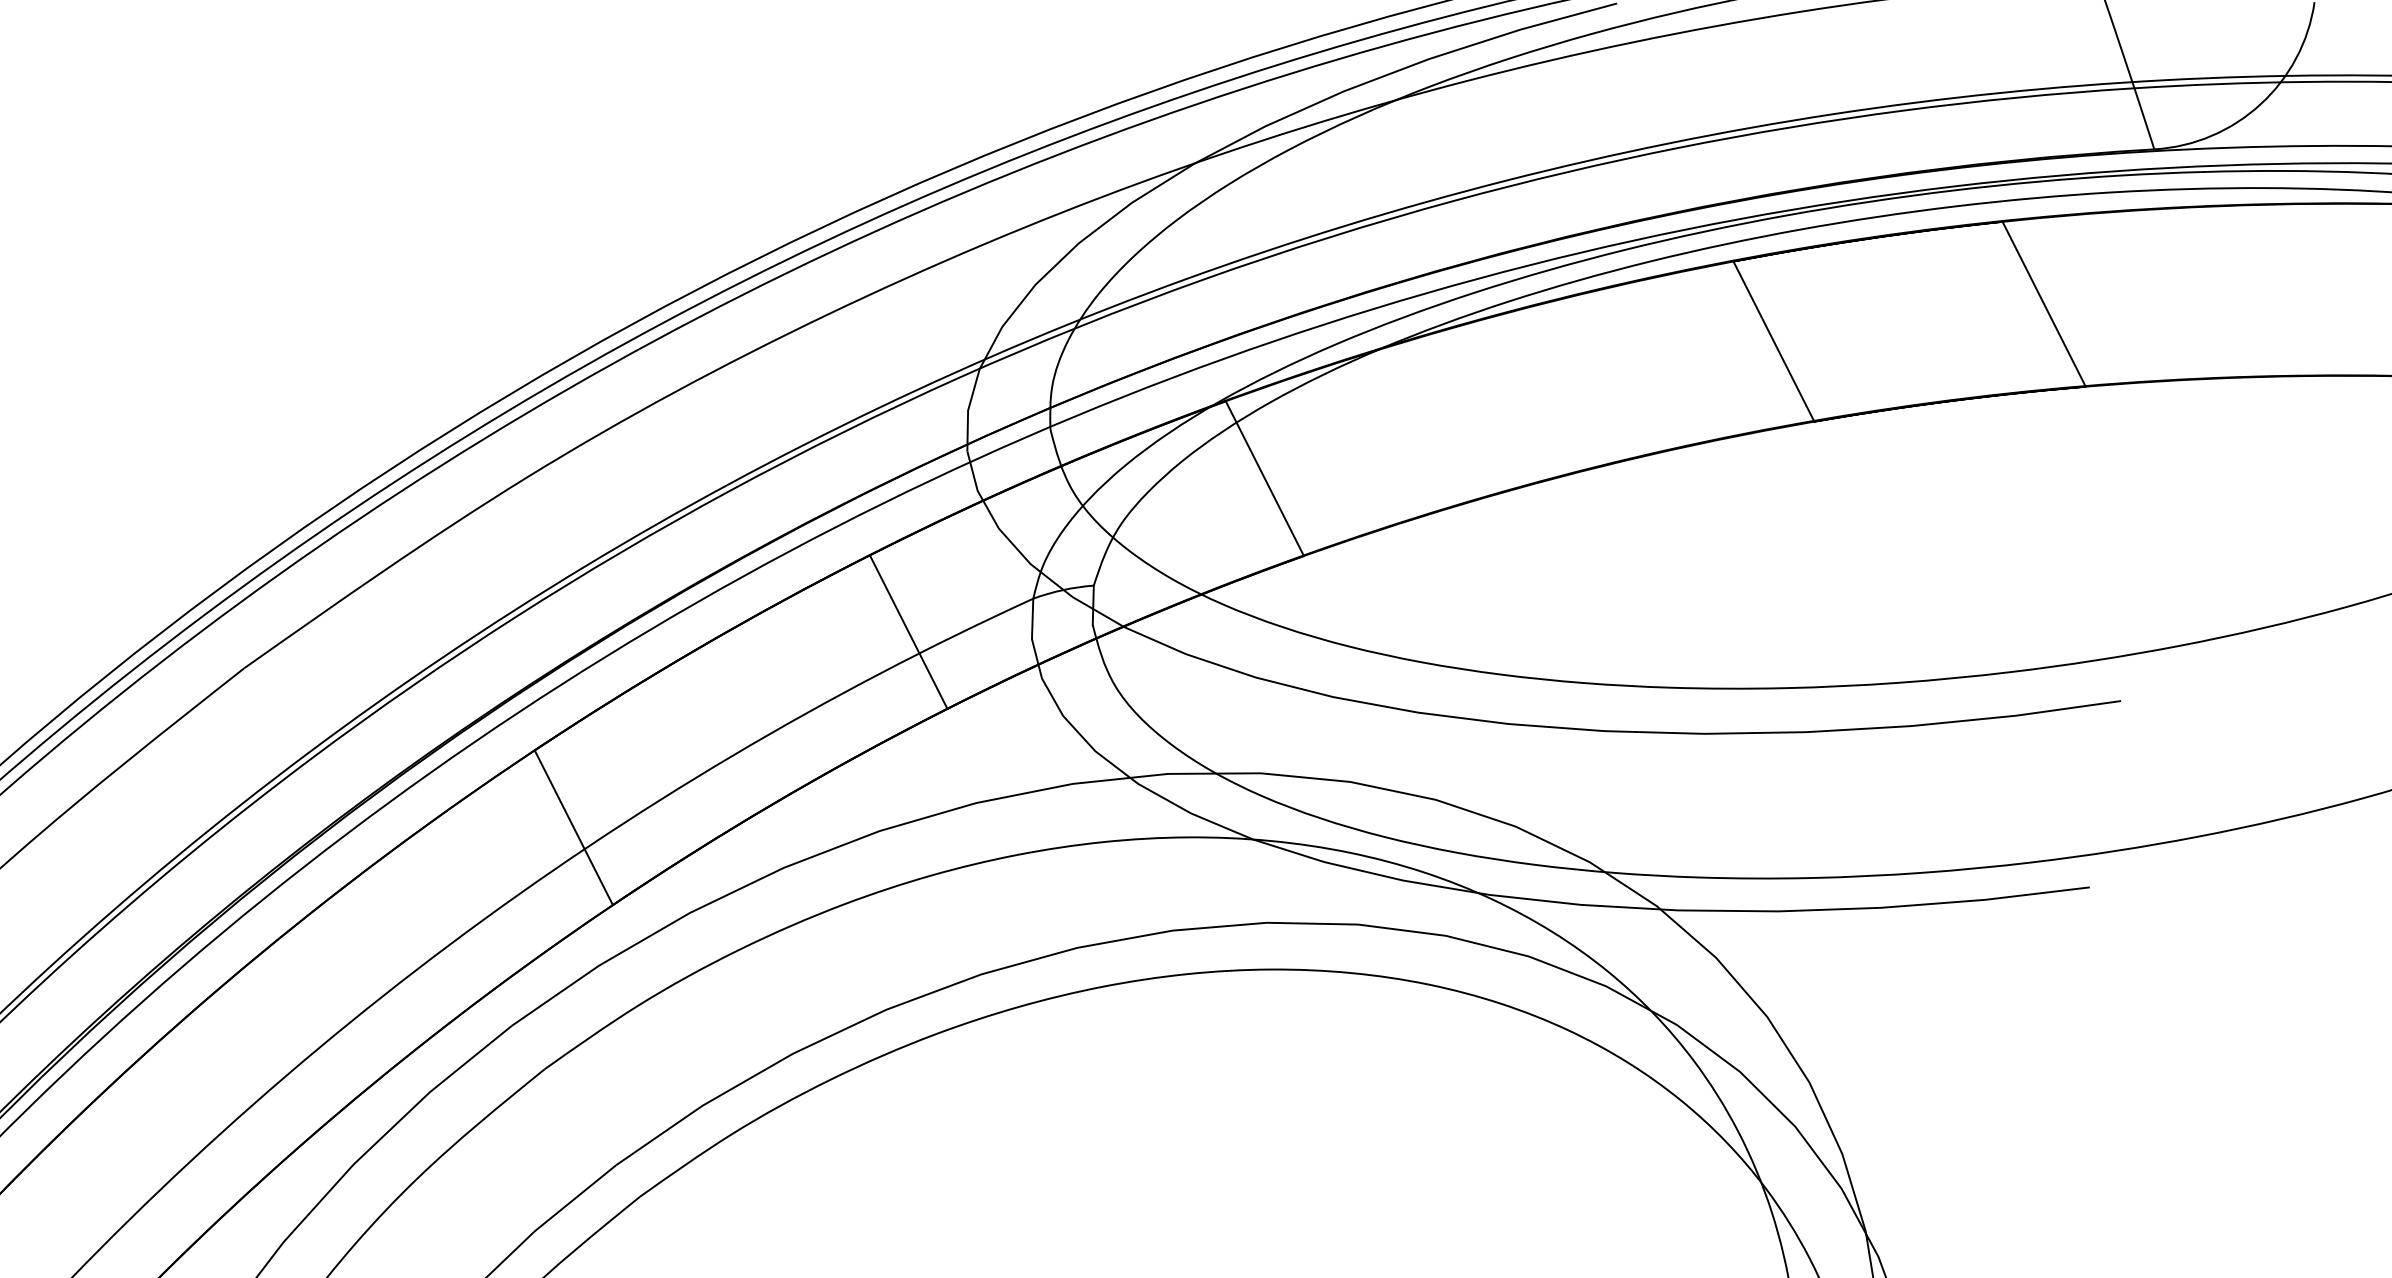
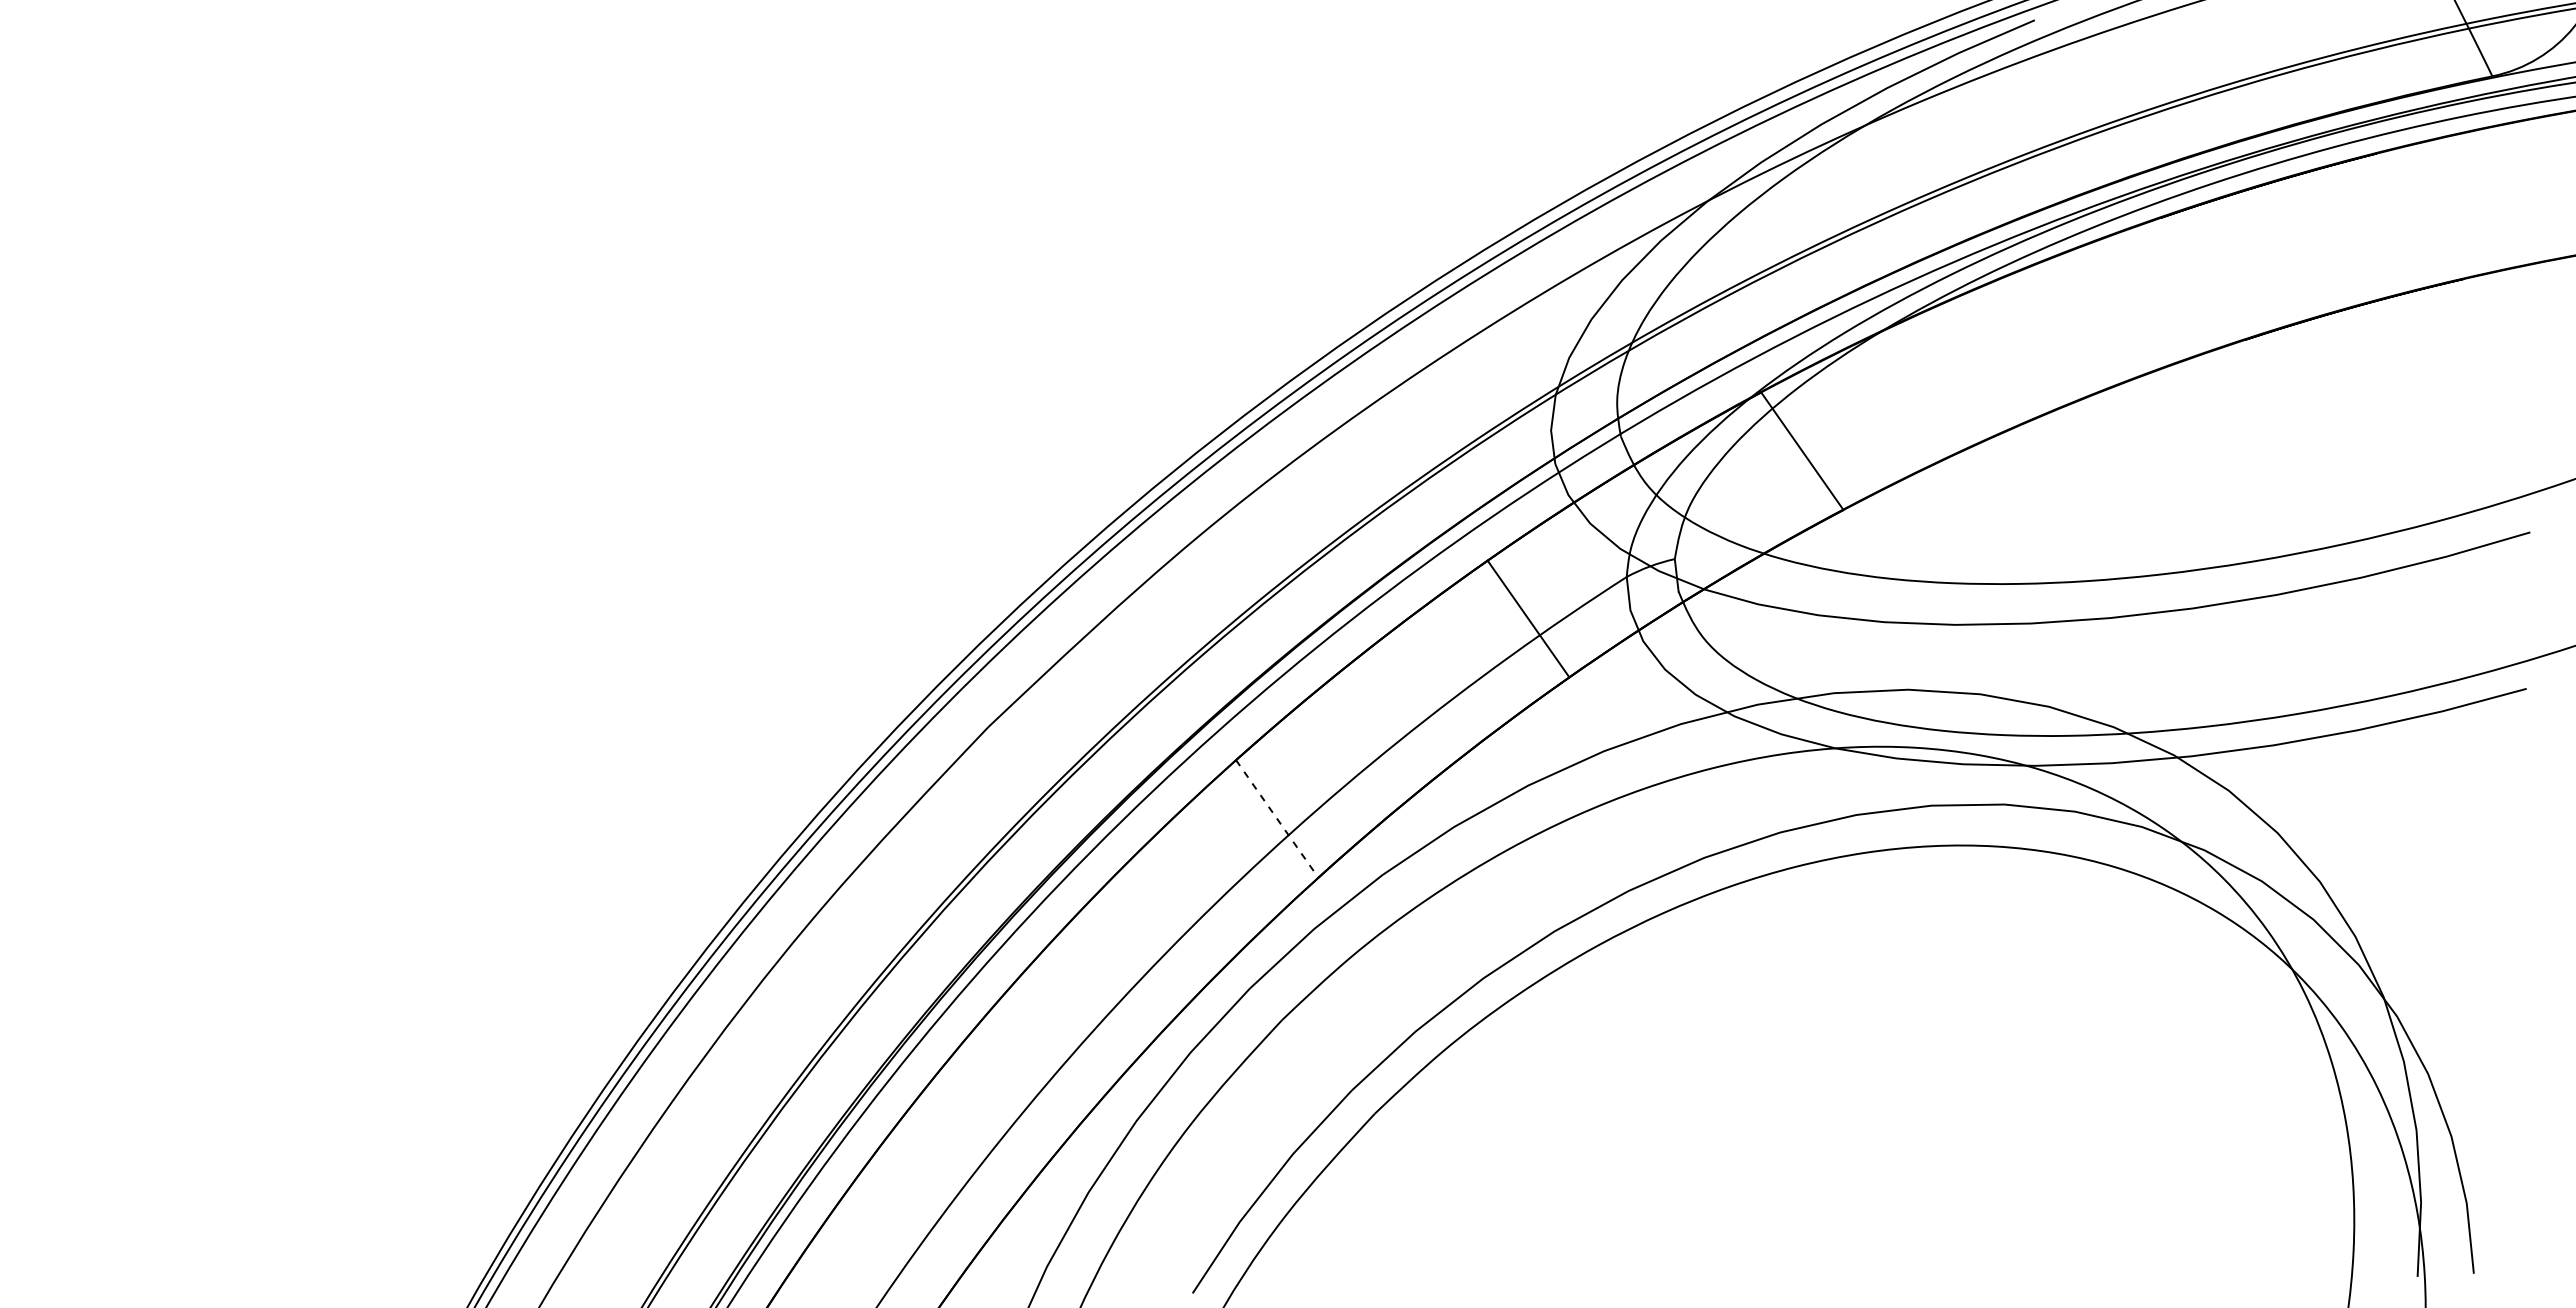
line: (2044, 303) -> (2420, 215), removed
line: (1774, 341) -> (2203, 278), removed
line: (574, 827) -> (1277, 818), solid -> dashed

